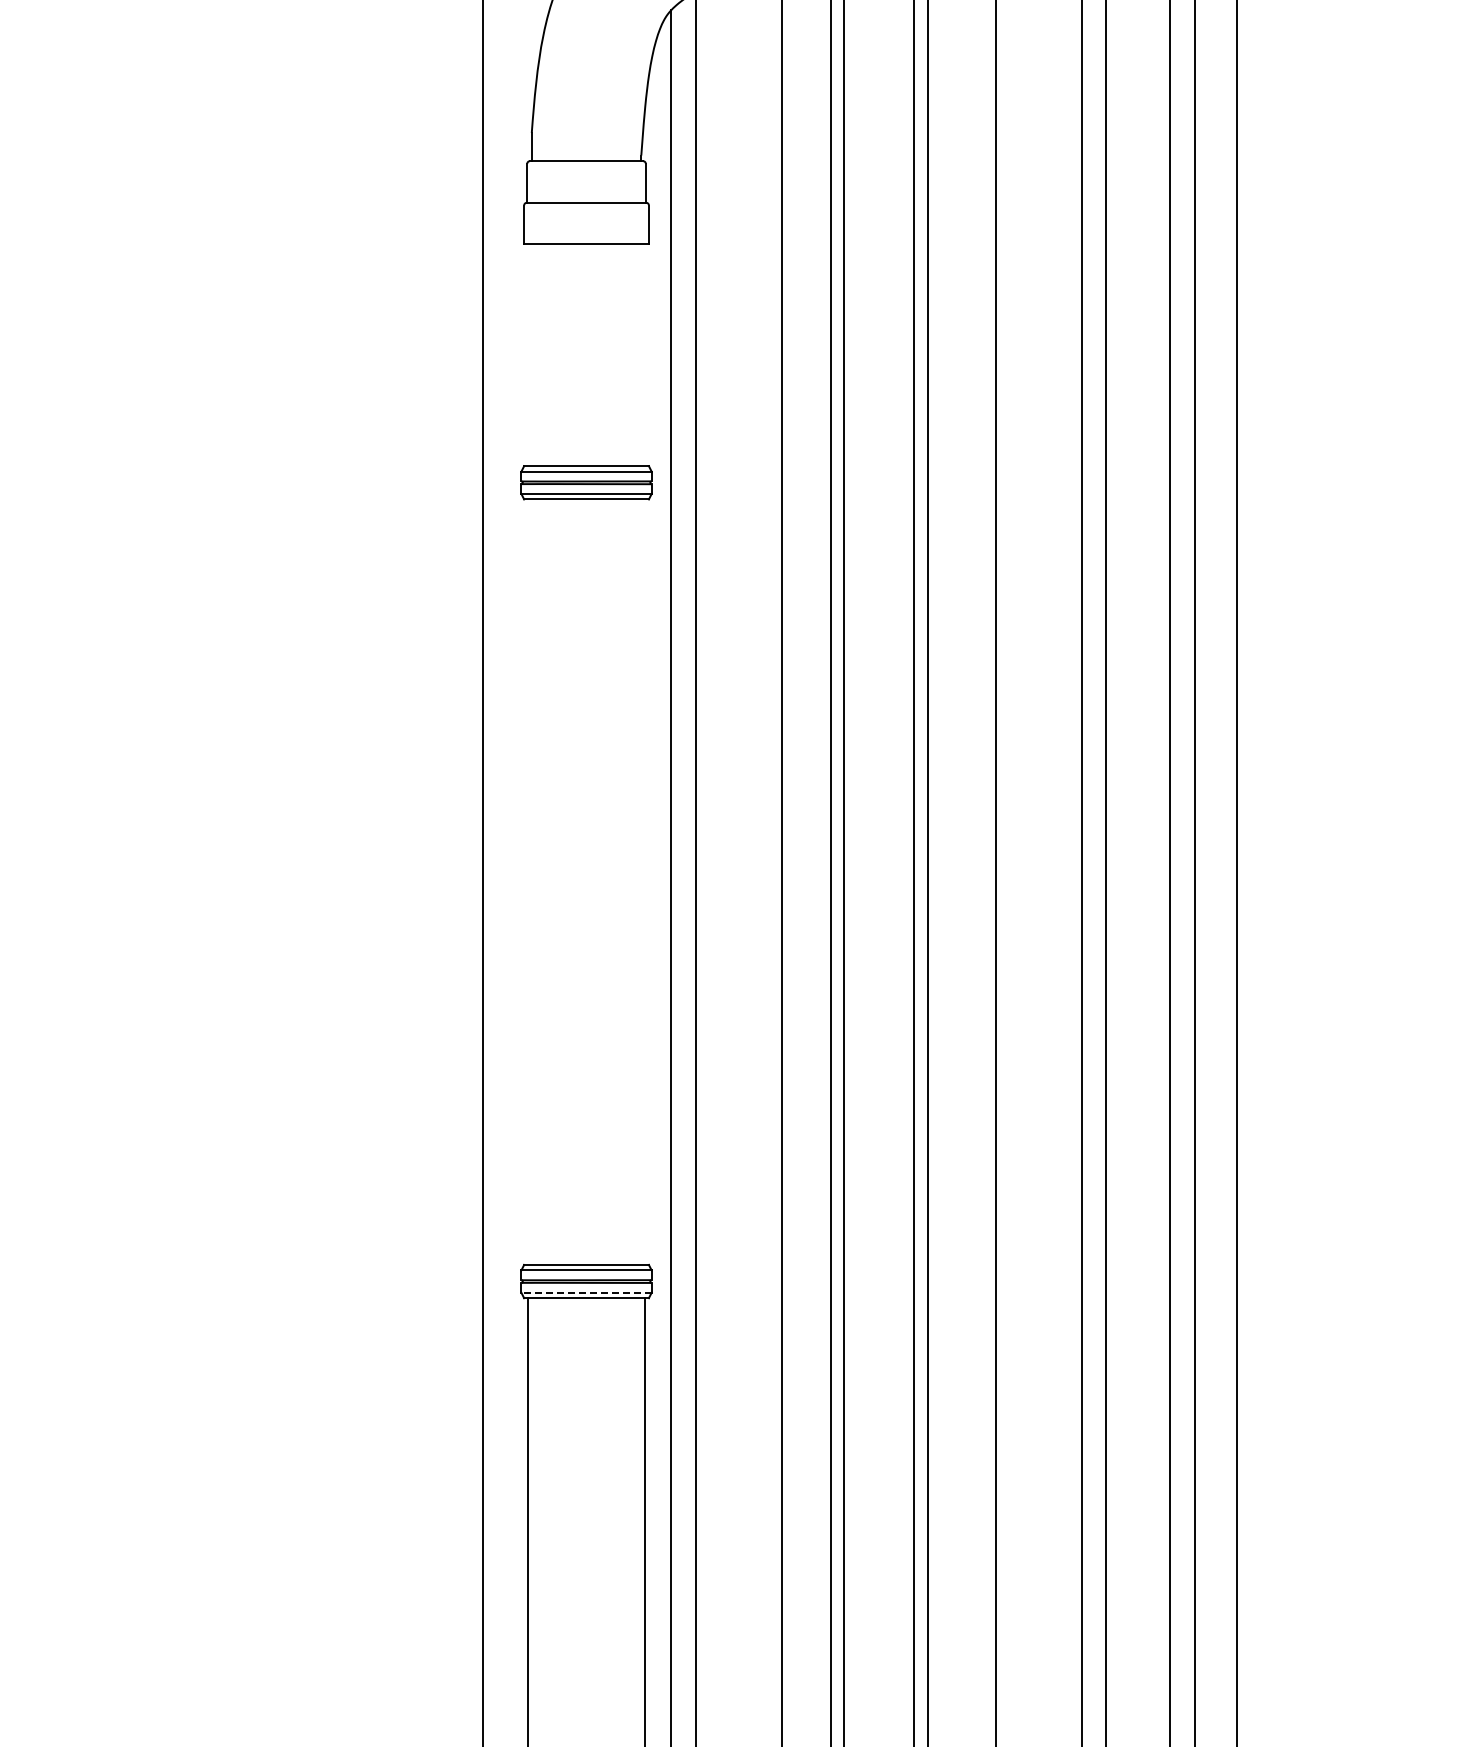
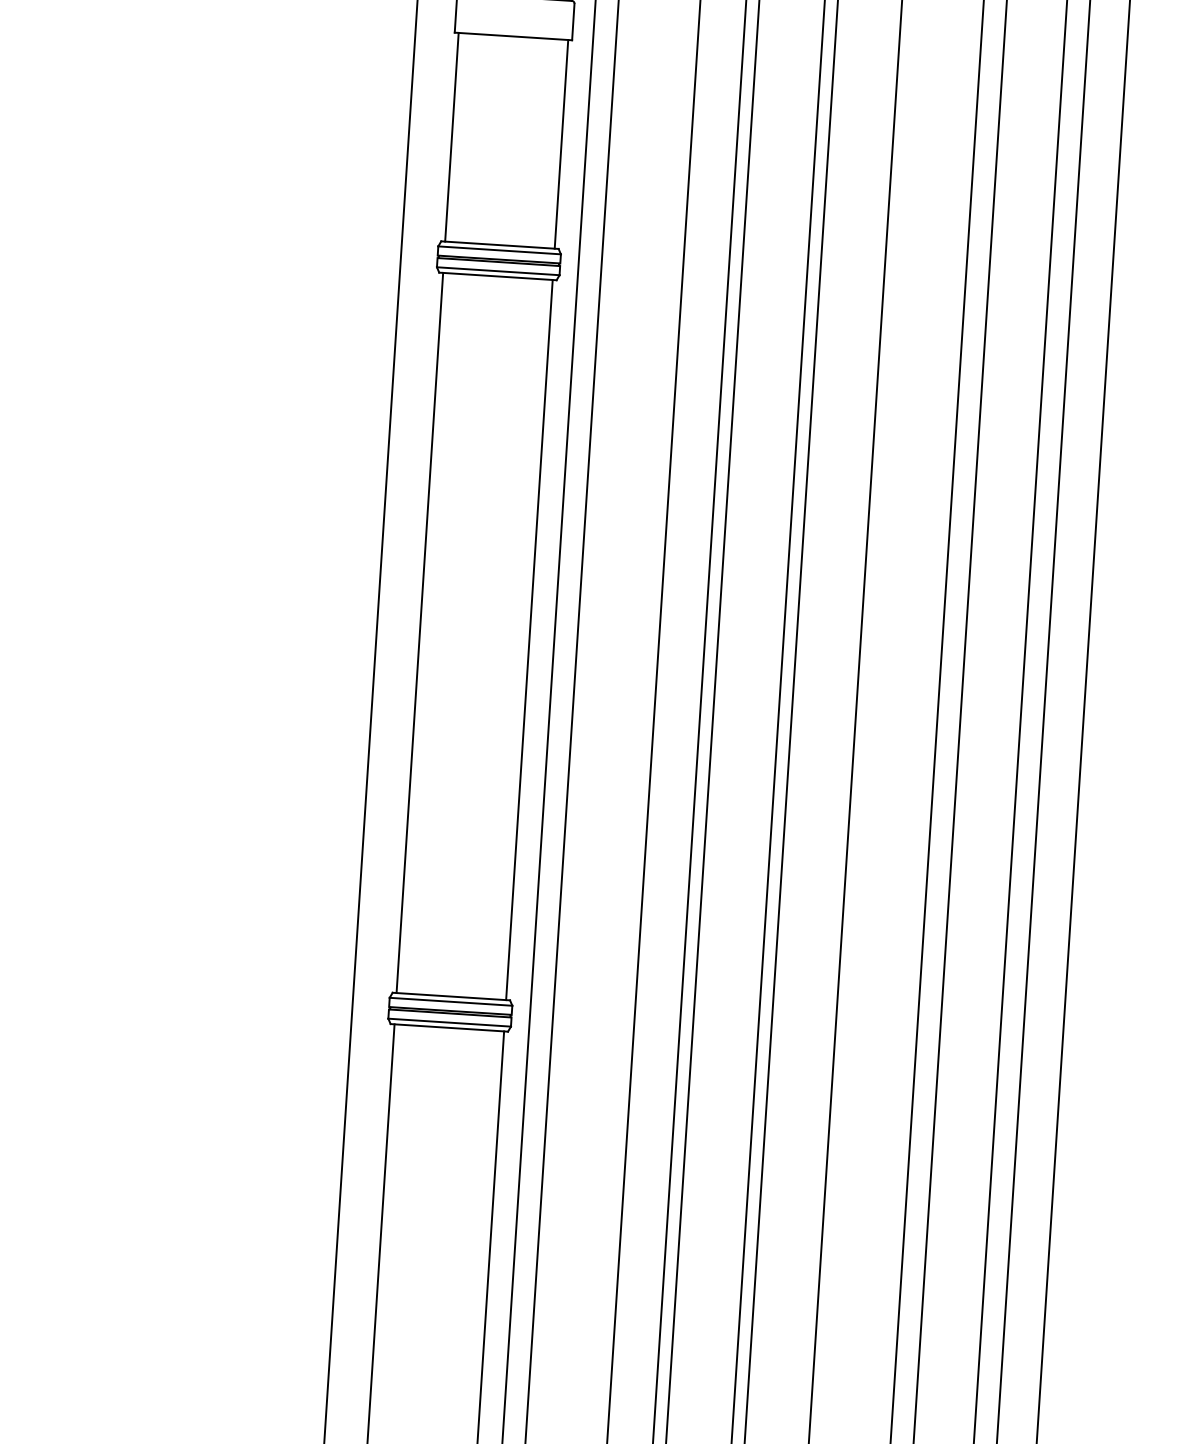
line: (528, 355) -> (452, 137), added
line: (644, 355) -> (561, 144), added
line: (528, 881) -> (420, 632), added
line: (644, 881) -> (529, 639), added
line: (586, 1292) -> (449, 1022), dashed -> solid

